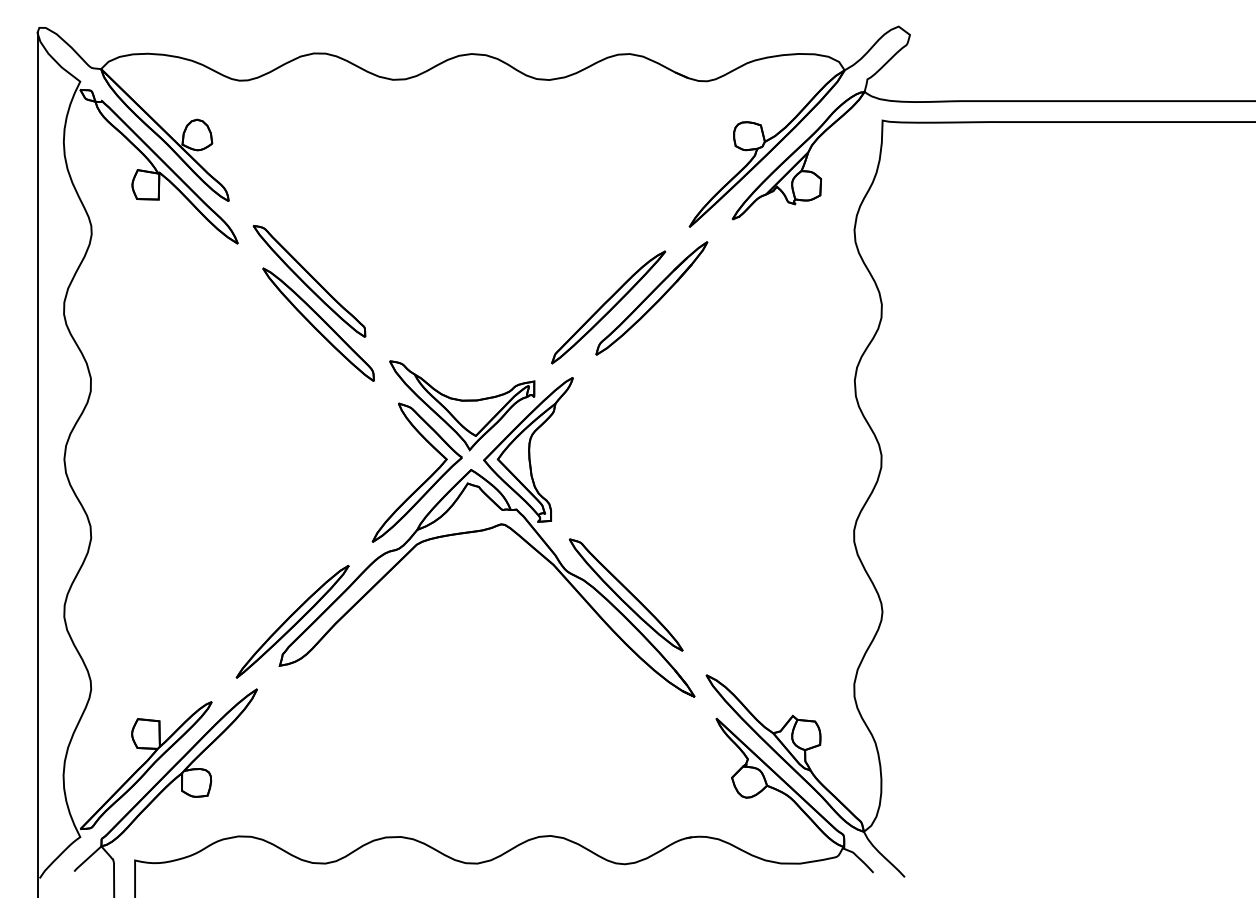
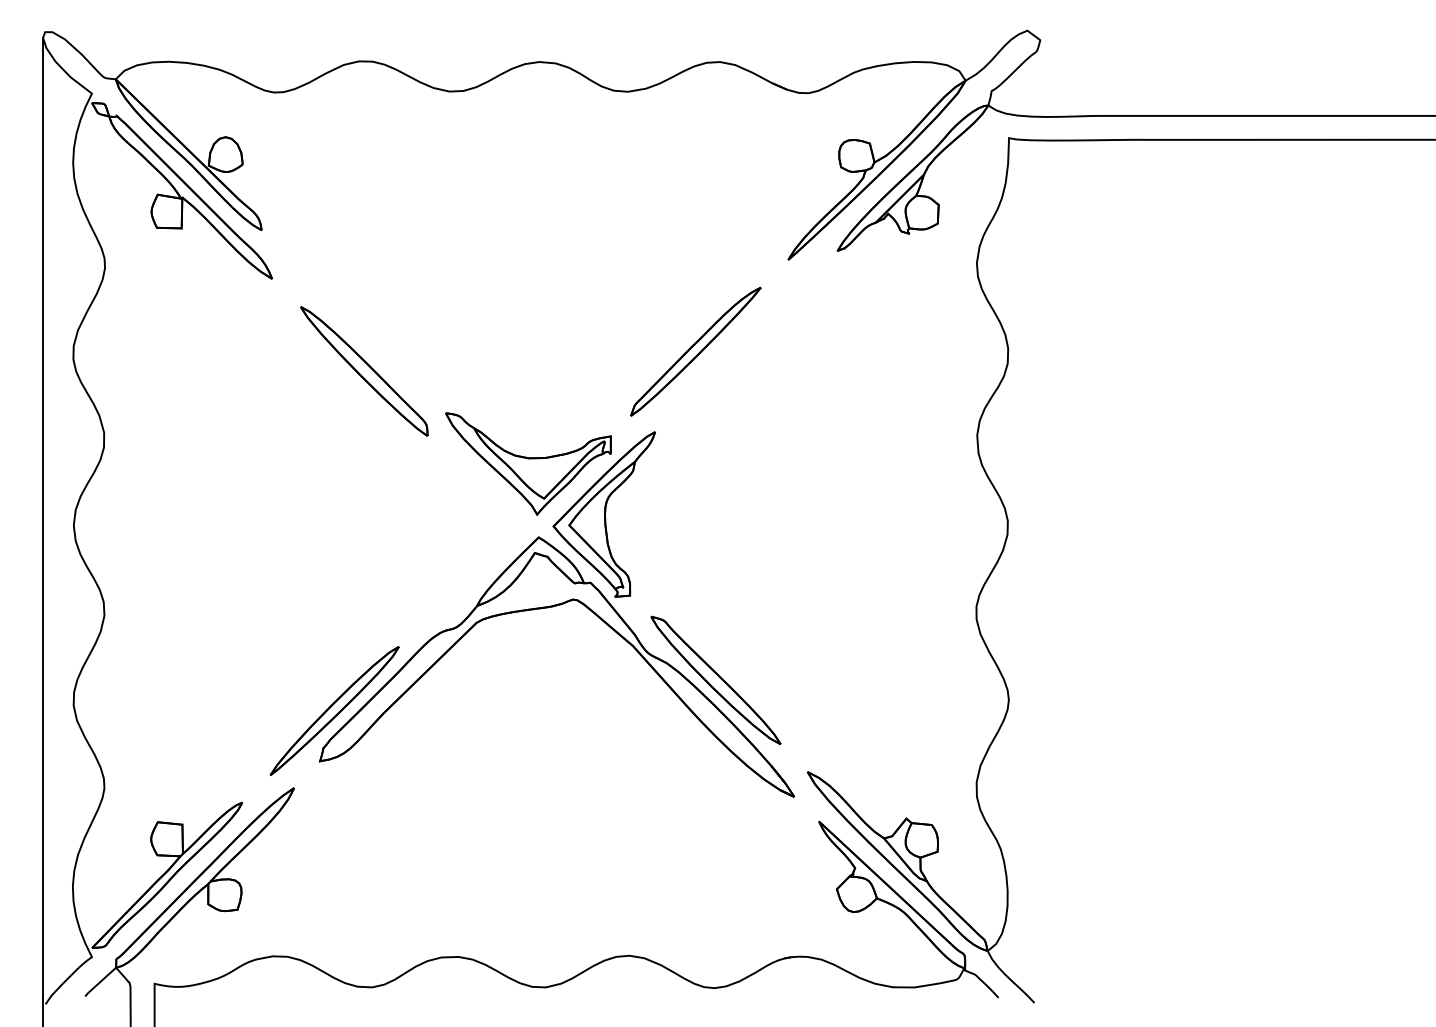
part: (309, 281) -> (353, 321), removed
part: (651, 298) -> (744, 341), removed
part: (425, 480) -> (486, 549), removed

